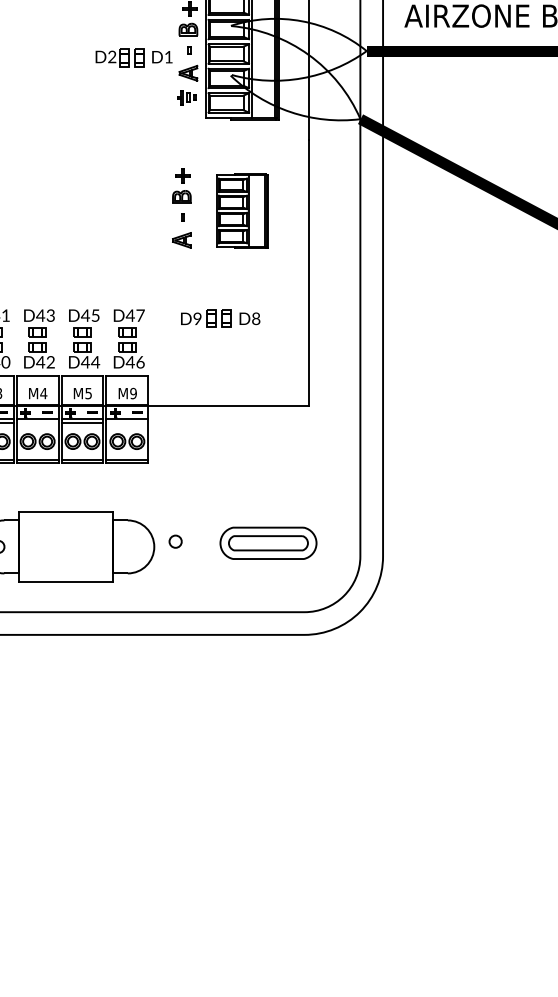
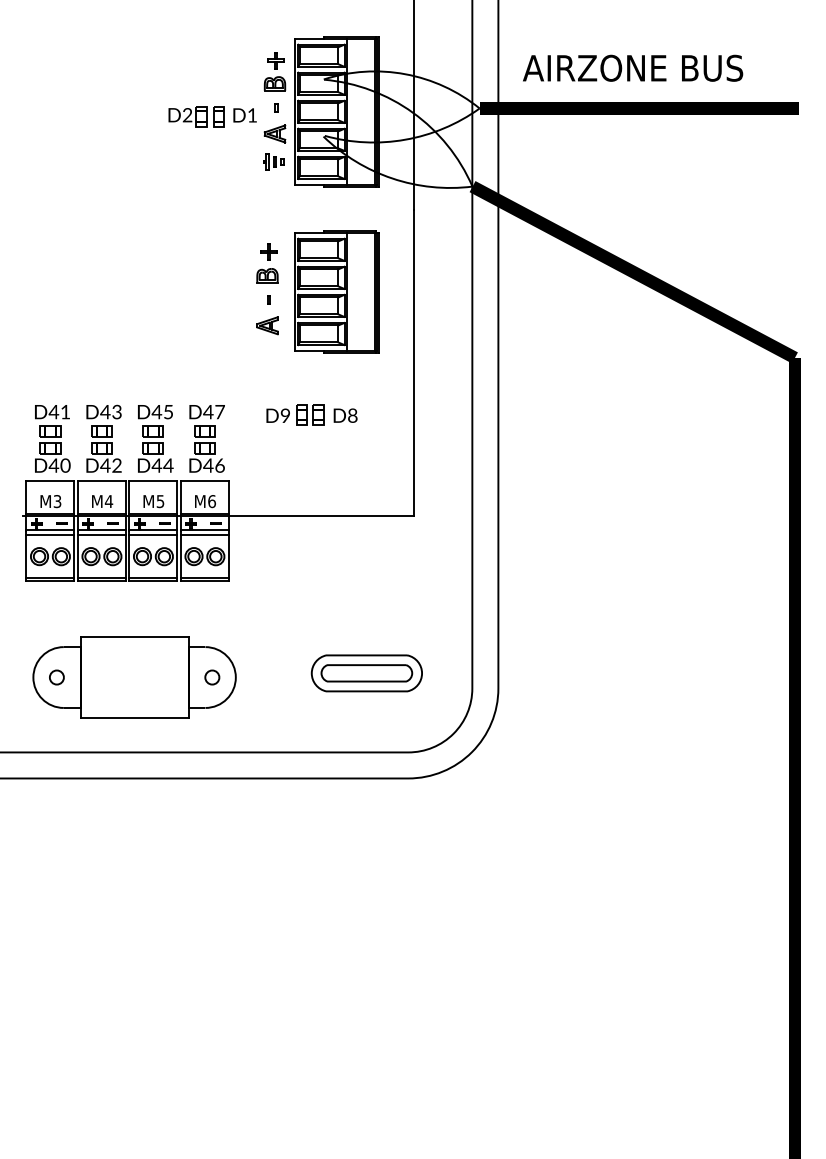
part: (242, 210) -> (336, 291), size x1.43
text: (133, 393) -> (211, 501), M9 -> M6
line: (37, 423) -> (101, 535), added
line: (126, 423) -> (204, 535), added
circle: (175, 541) -> (212, 677), moved

